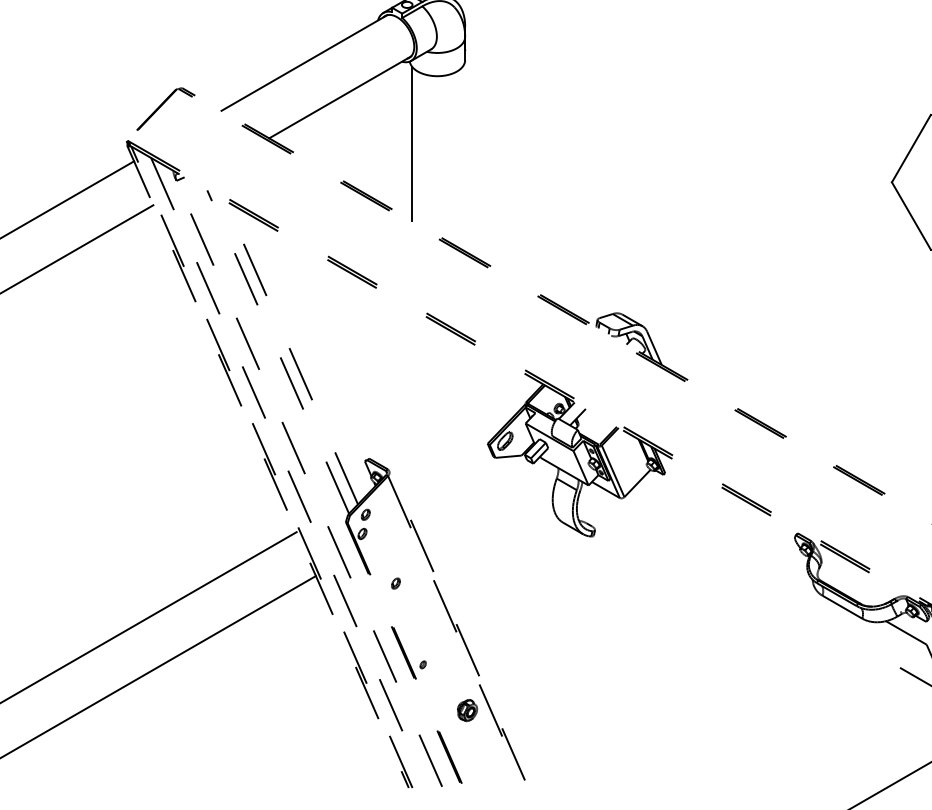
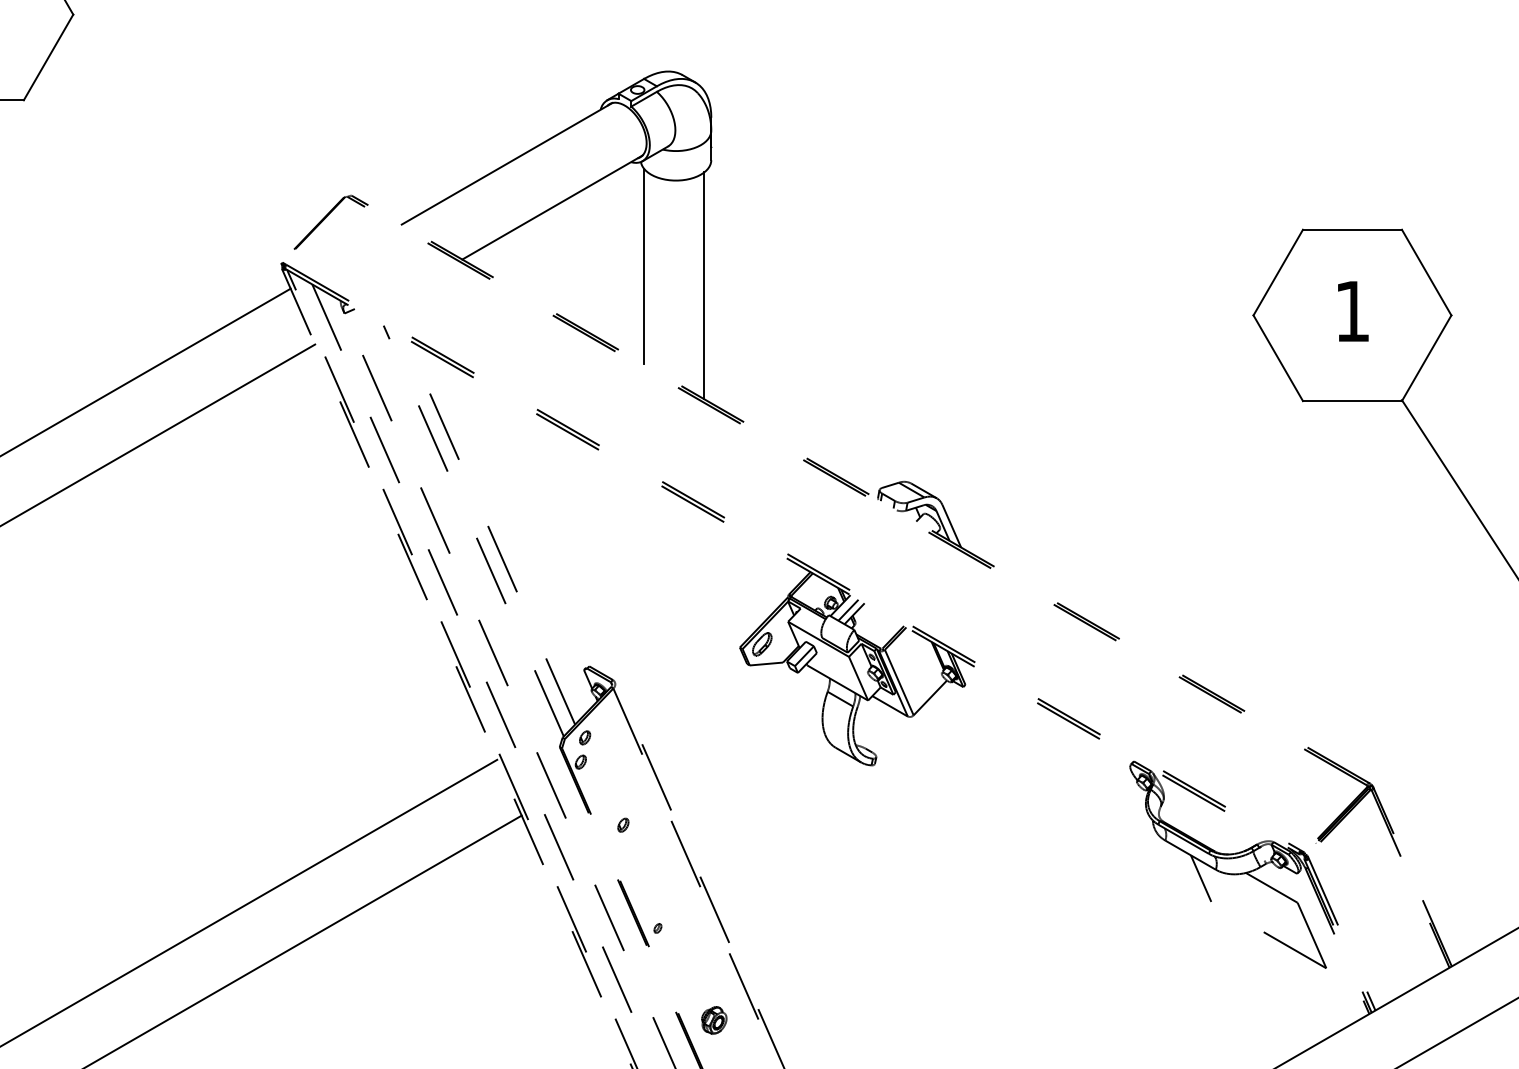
line: (459, 158) -> (704, 285), added
line: (573, 413) -> (848, 609), added
line: (850, 625) -> (1200, 878), added
part: (467, 710) -> (714, 1020), moved

